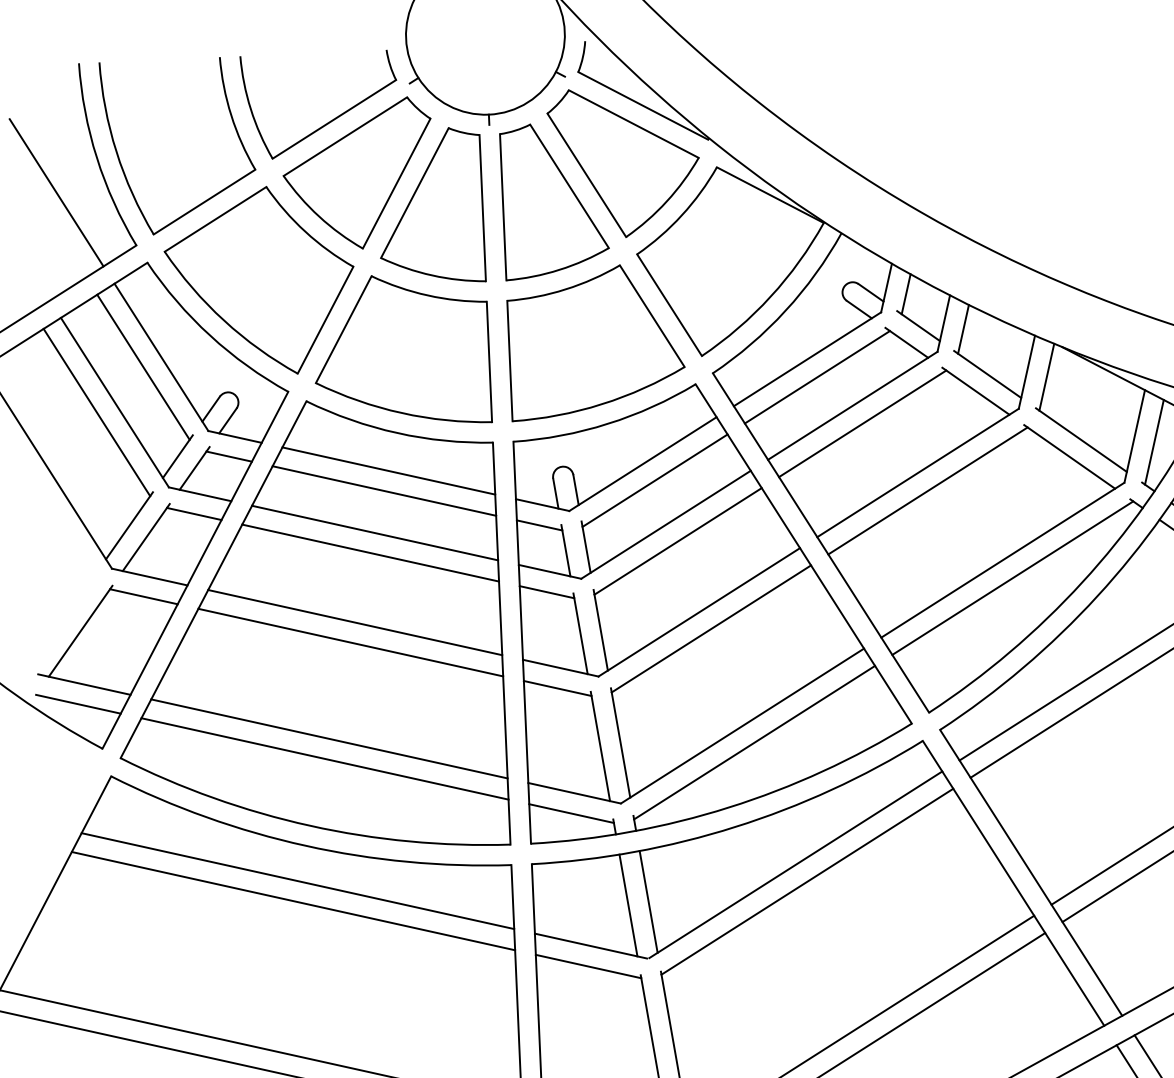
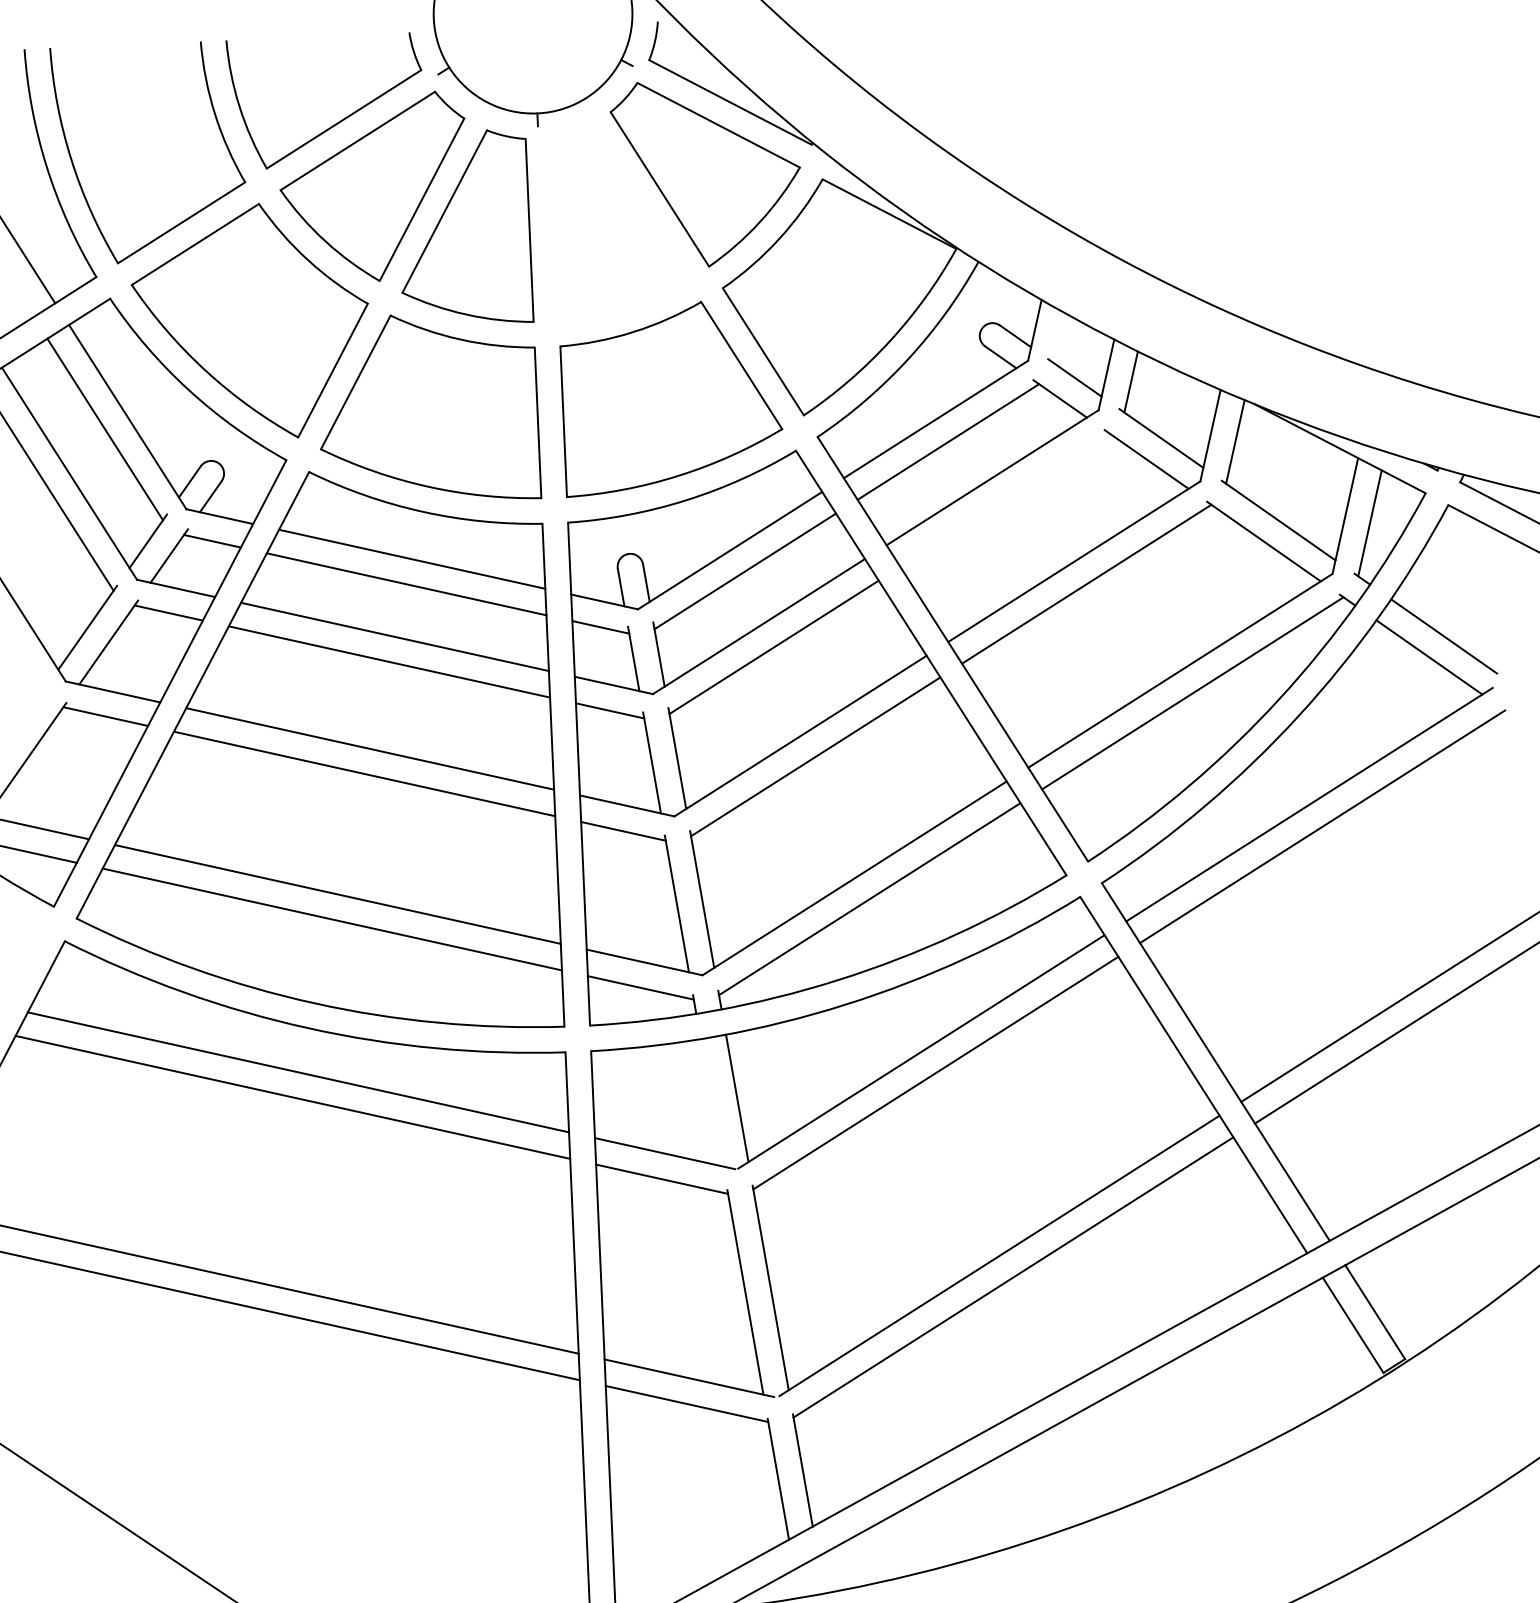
part: (554, 201) -> (619, 222), removed
line: (905, 294) -> (1058, 338), removed
line: (862, 423) -> (1004, 499), removed
line: (628, 905) -> (711, 1102), removed

